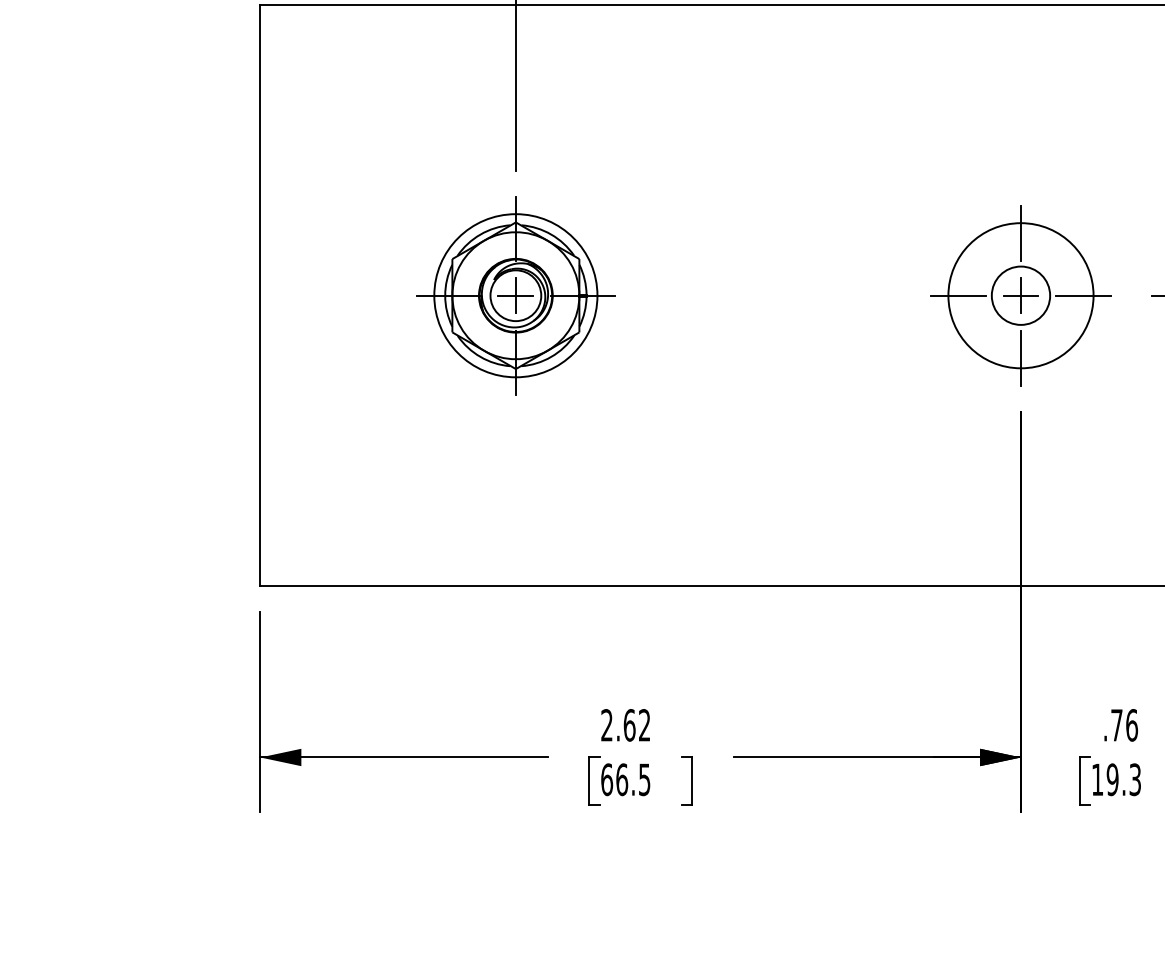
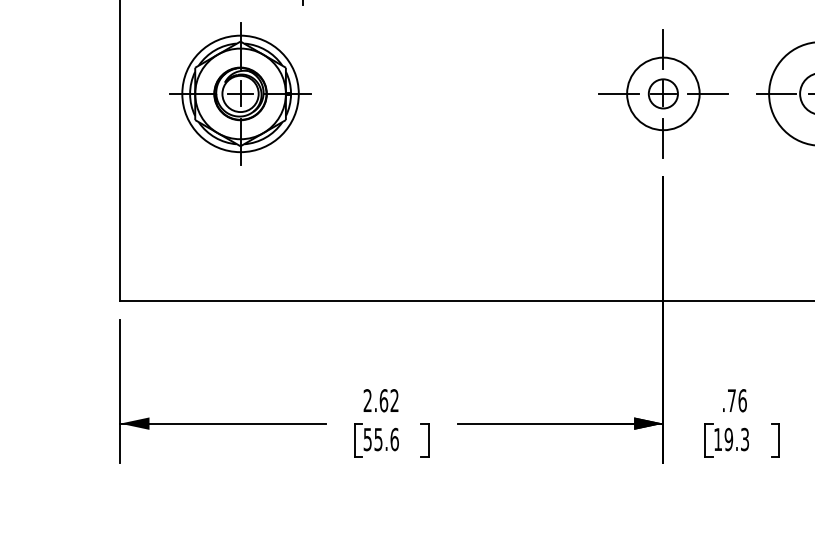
part: (515, 295) -> (240, 93), moved
circle: (1020, 295) -> (663, 93), size x0.7
circle: (1020, 295) -> (663, 93), size x0.7
text: (625, 779) -> (380, 439), 66.5 -> 55.6

